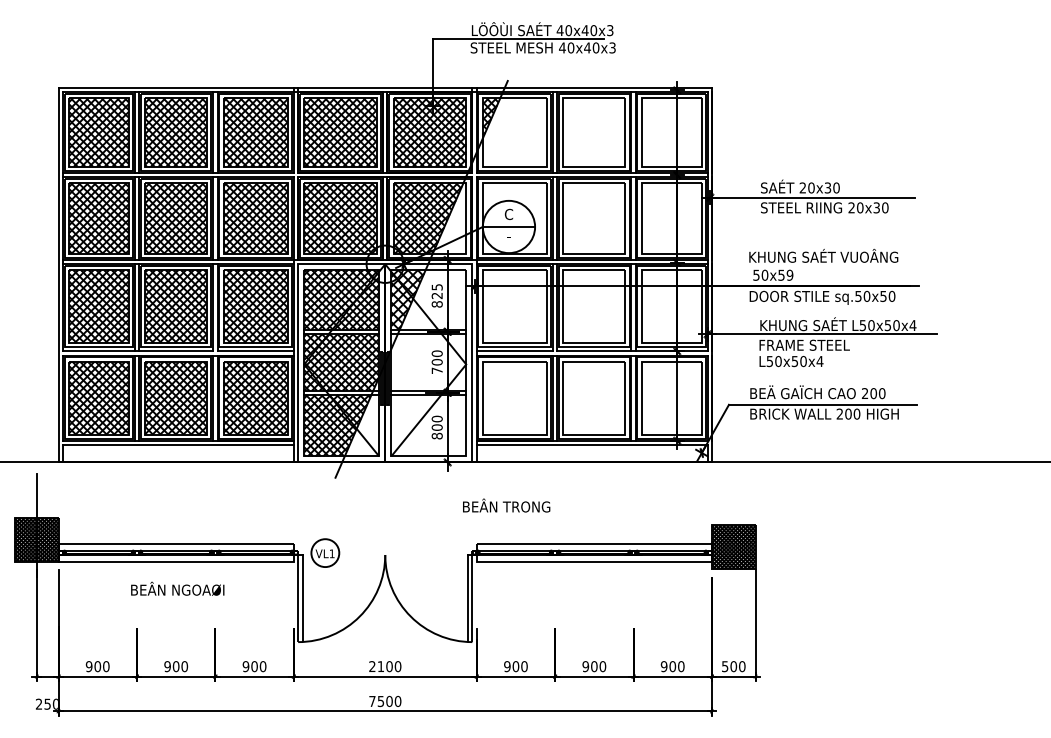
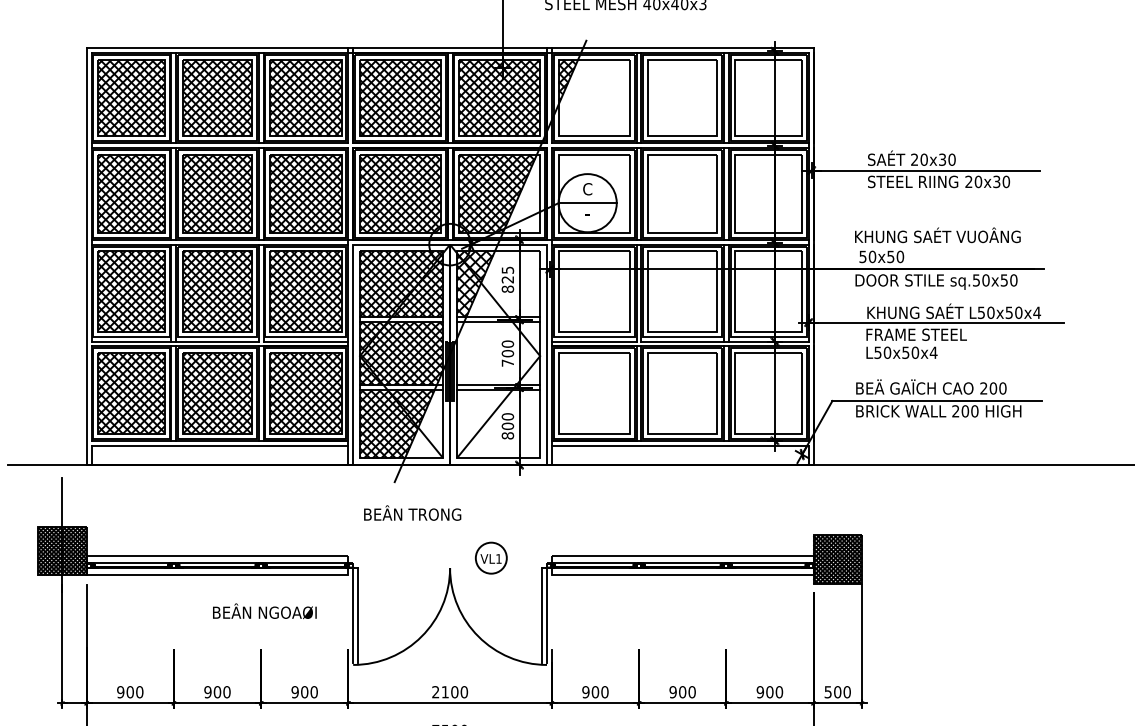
text: (789, 275) -> (899, 257), 50x59 -> 50x50
text: (506, 505) -> (412, 512), moved
part: (325, 552) -> (491, 557), moved
text: (177, 588) -> (264, 610), moved

